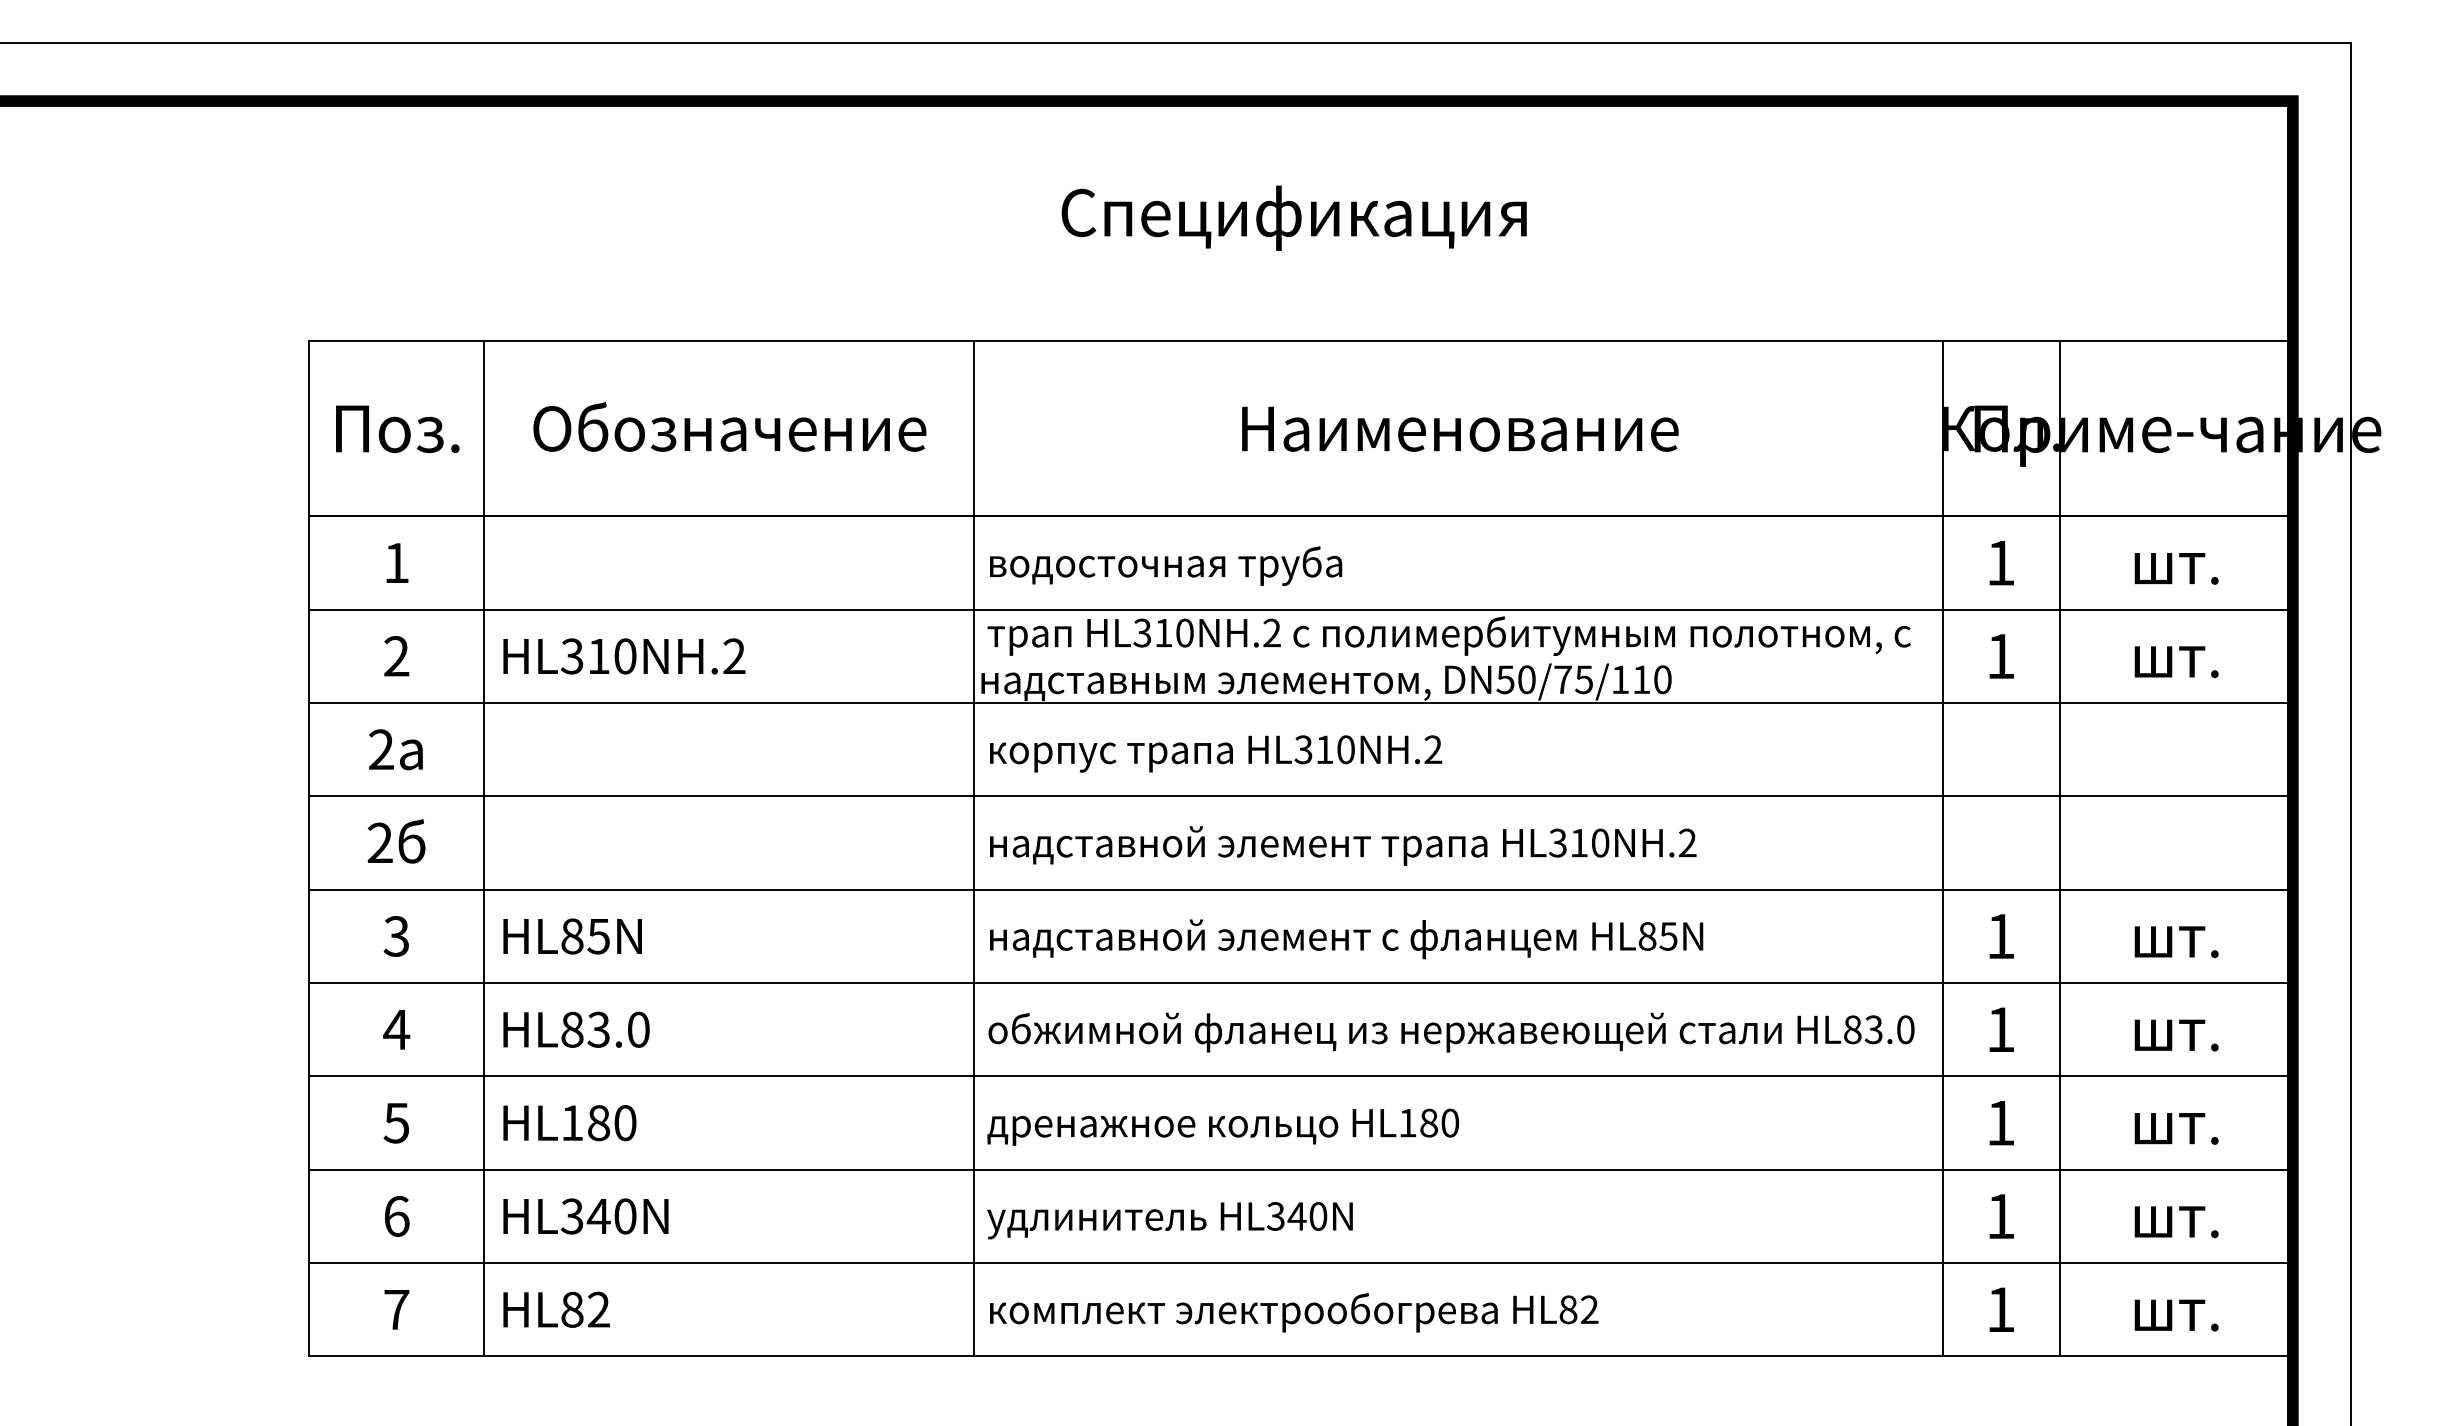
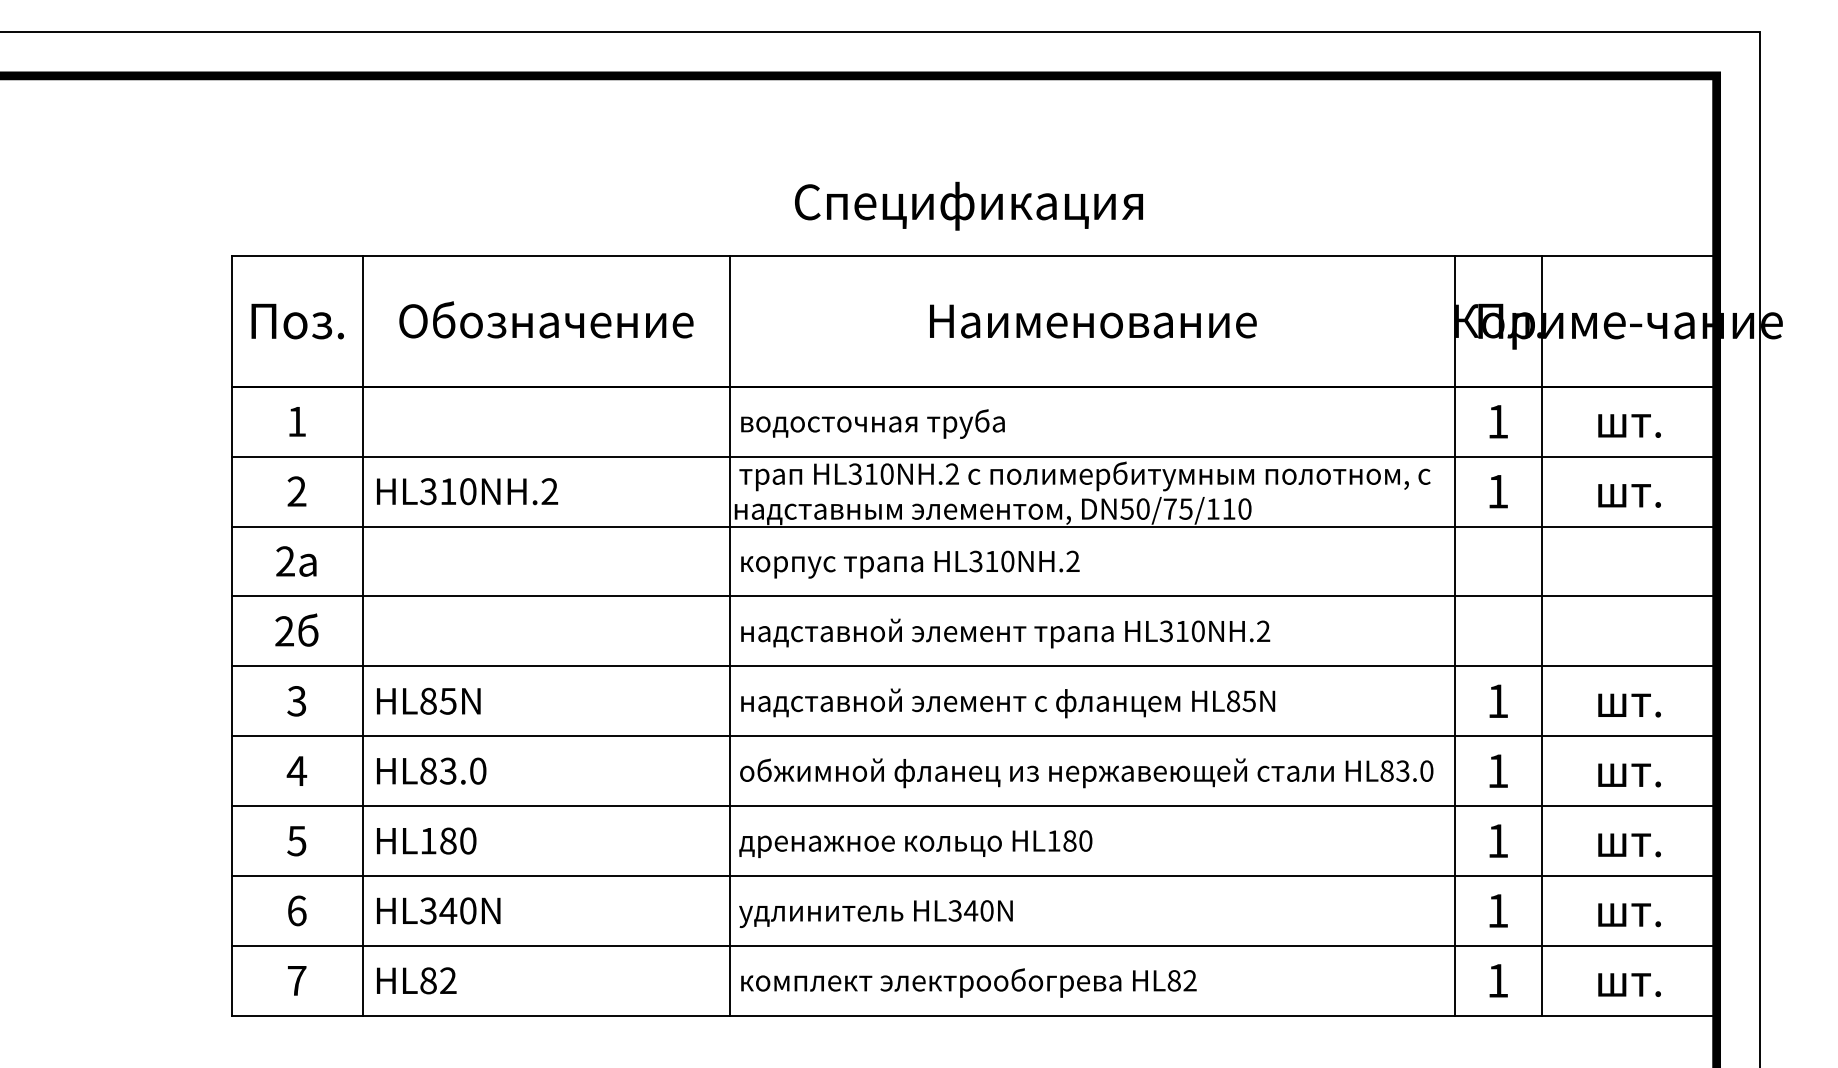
text: (1293, 217) -> (968, 205), moved

